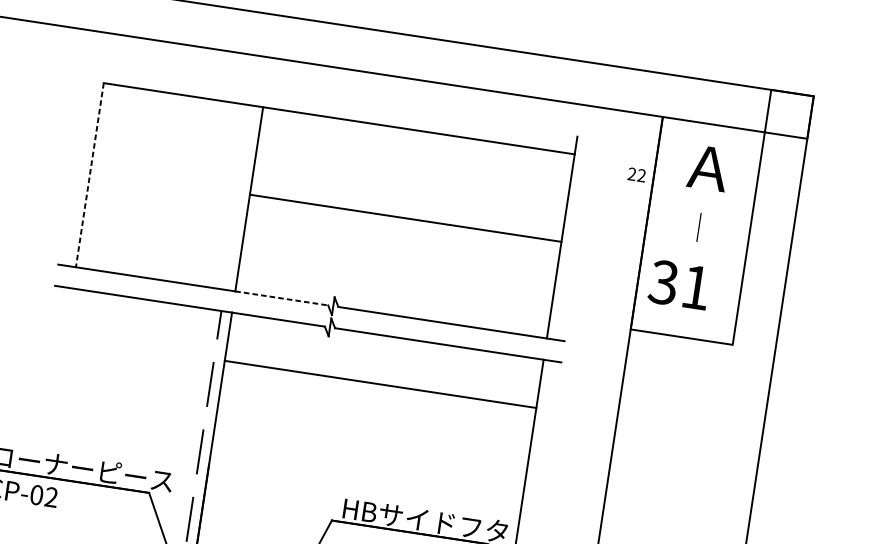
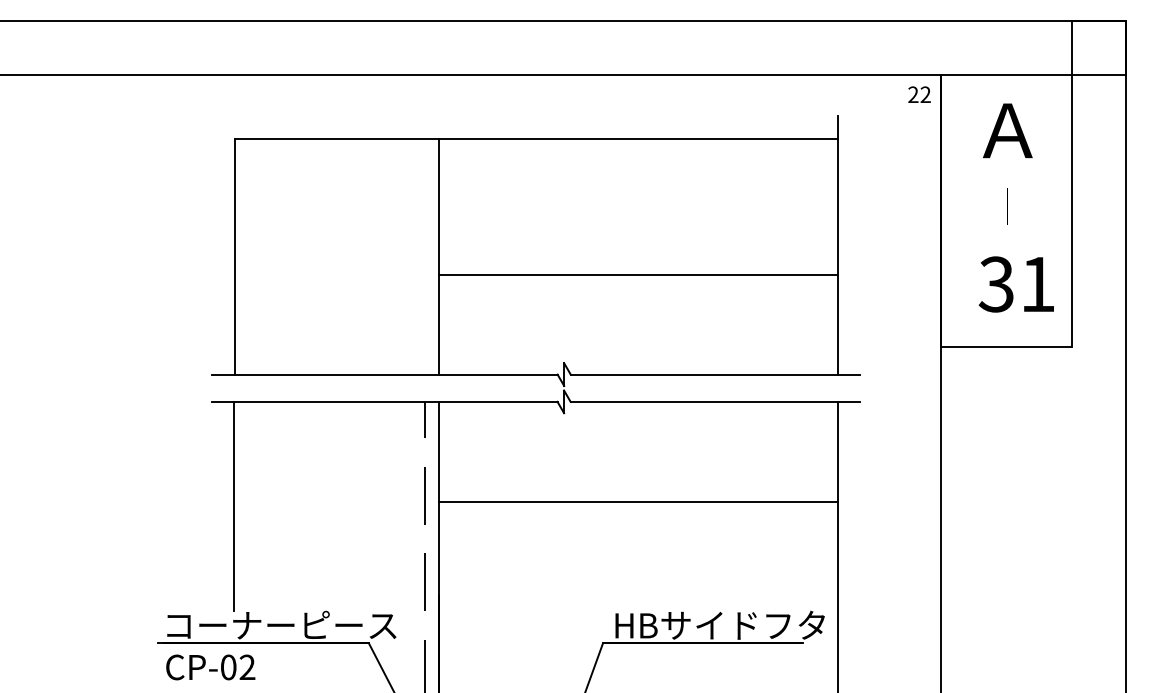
text: (636, 174) -> (919, 94), moved
line: (89, 175) -> (234, 256), dashed -> solid
line: (405, 217) -> (637, 274), moved
text: (678, 284) -> (1015, 284), moved
line: (282, 298) -> (498, 374), dashed -> solid
line: (60, 369) -> (234, 505), added
line: (380, 384) -> (637, 501), moved

